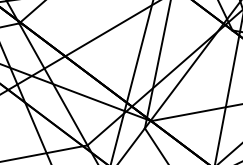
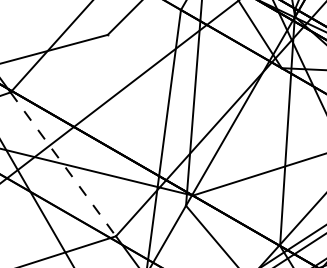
line: (53, 84) -> (63, 164), solid -> dashed

